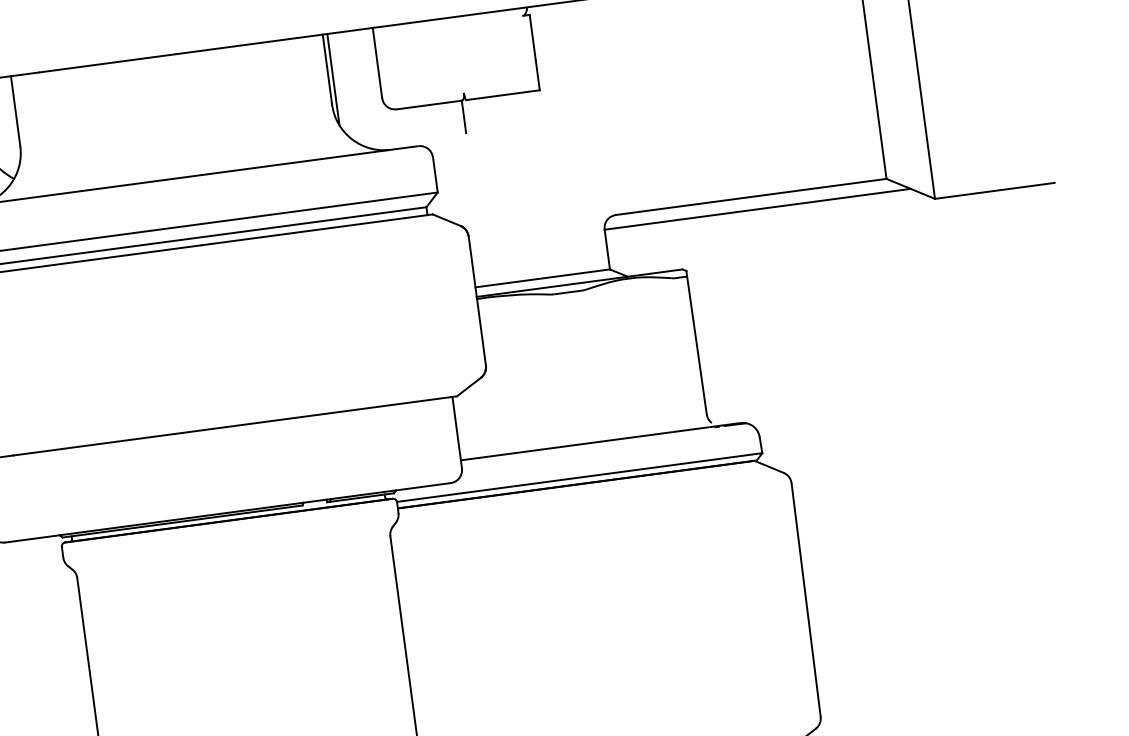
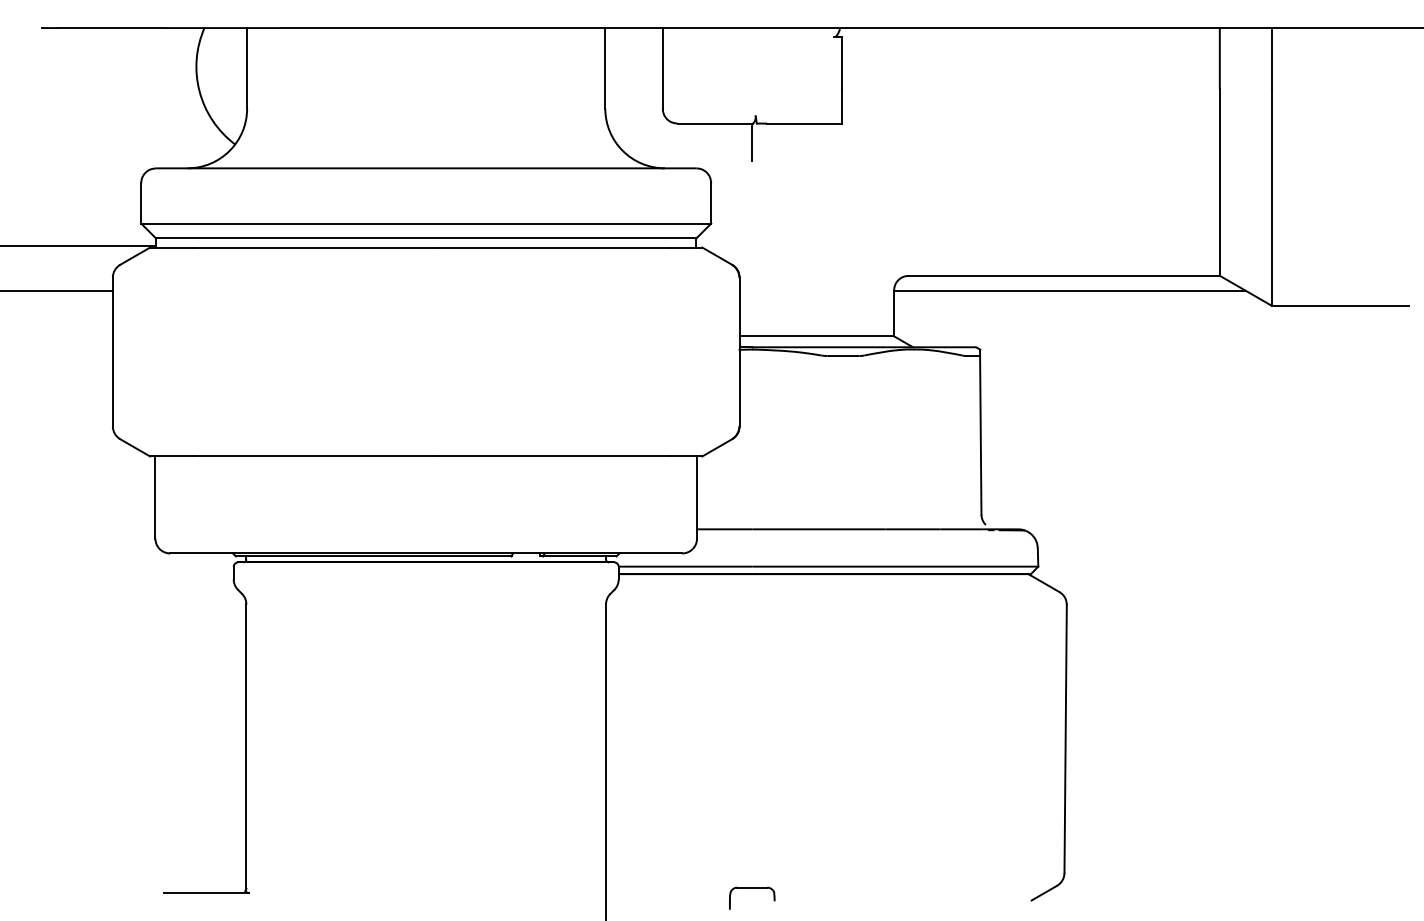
line: (333, 79) -> (610, 80), removed

